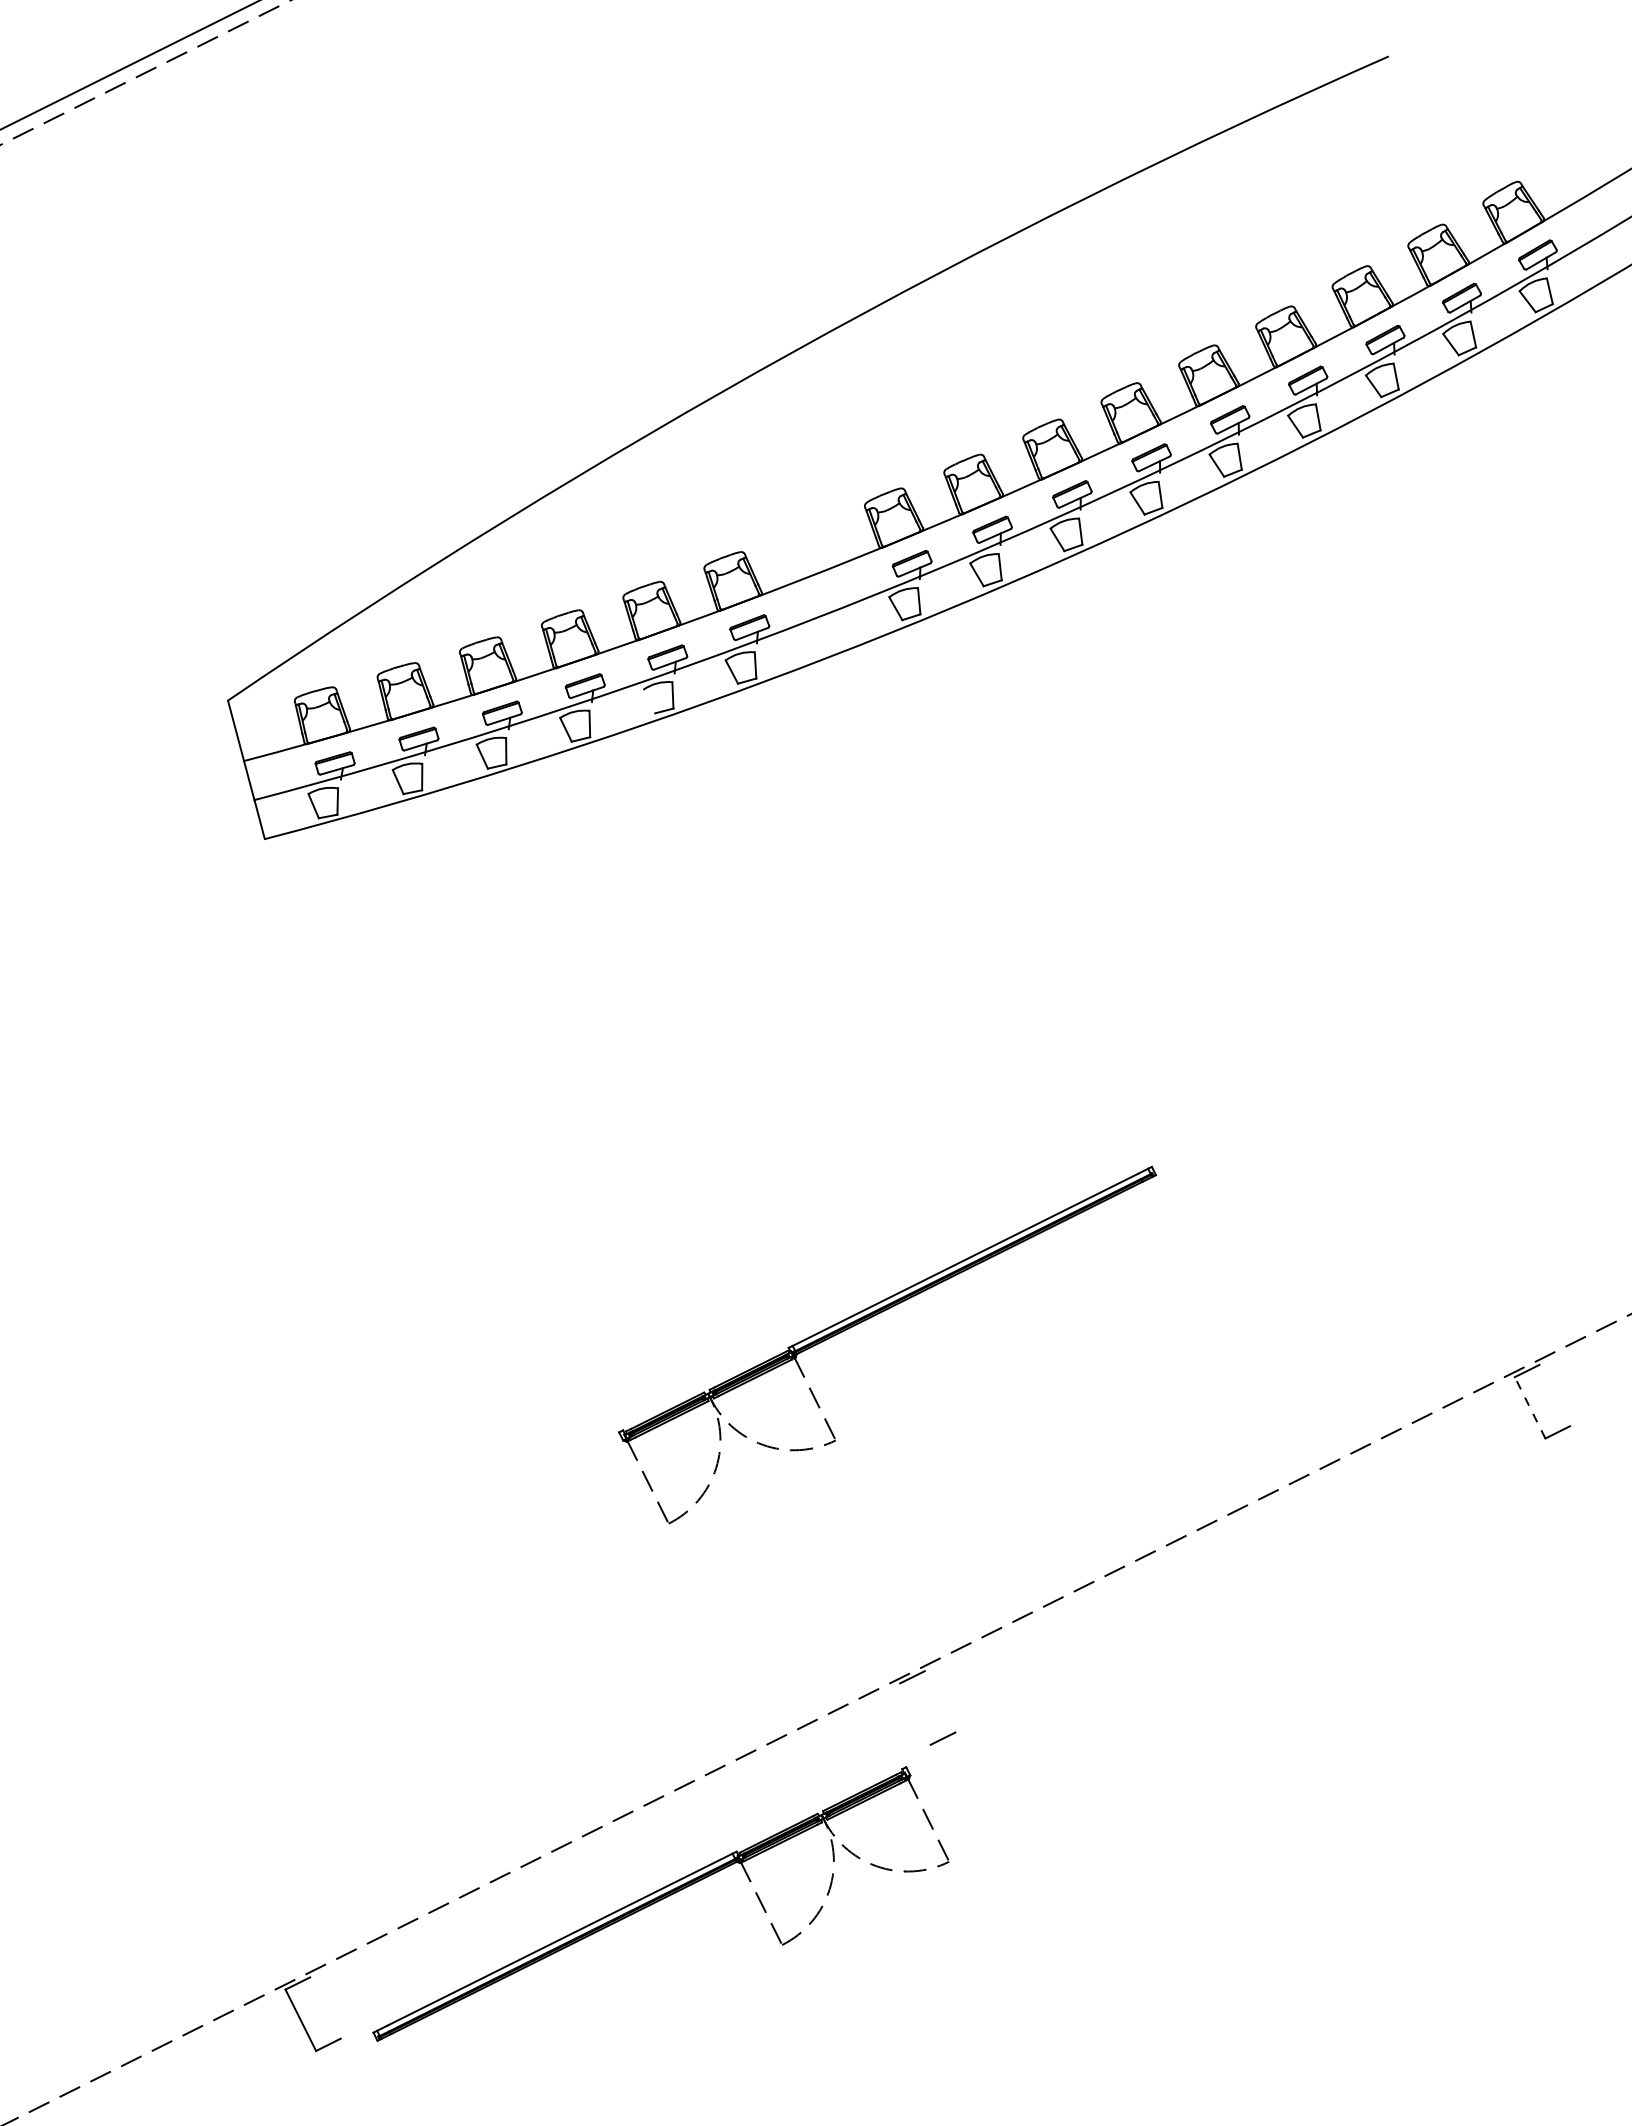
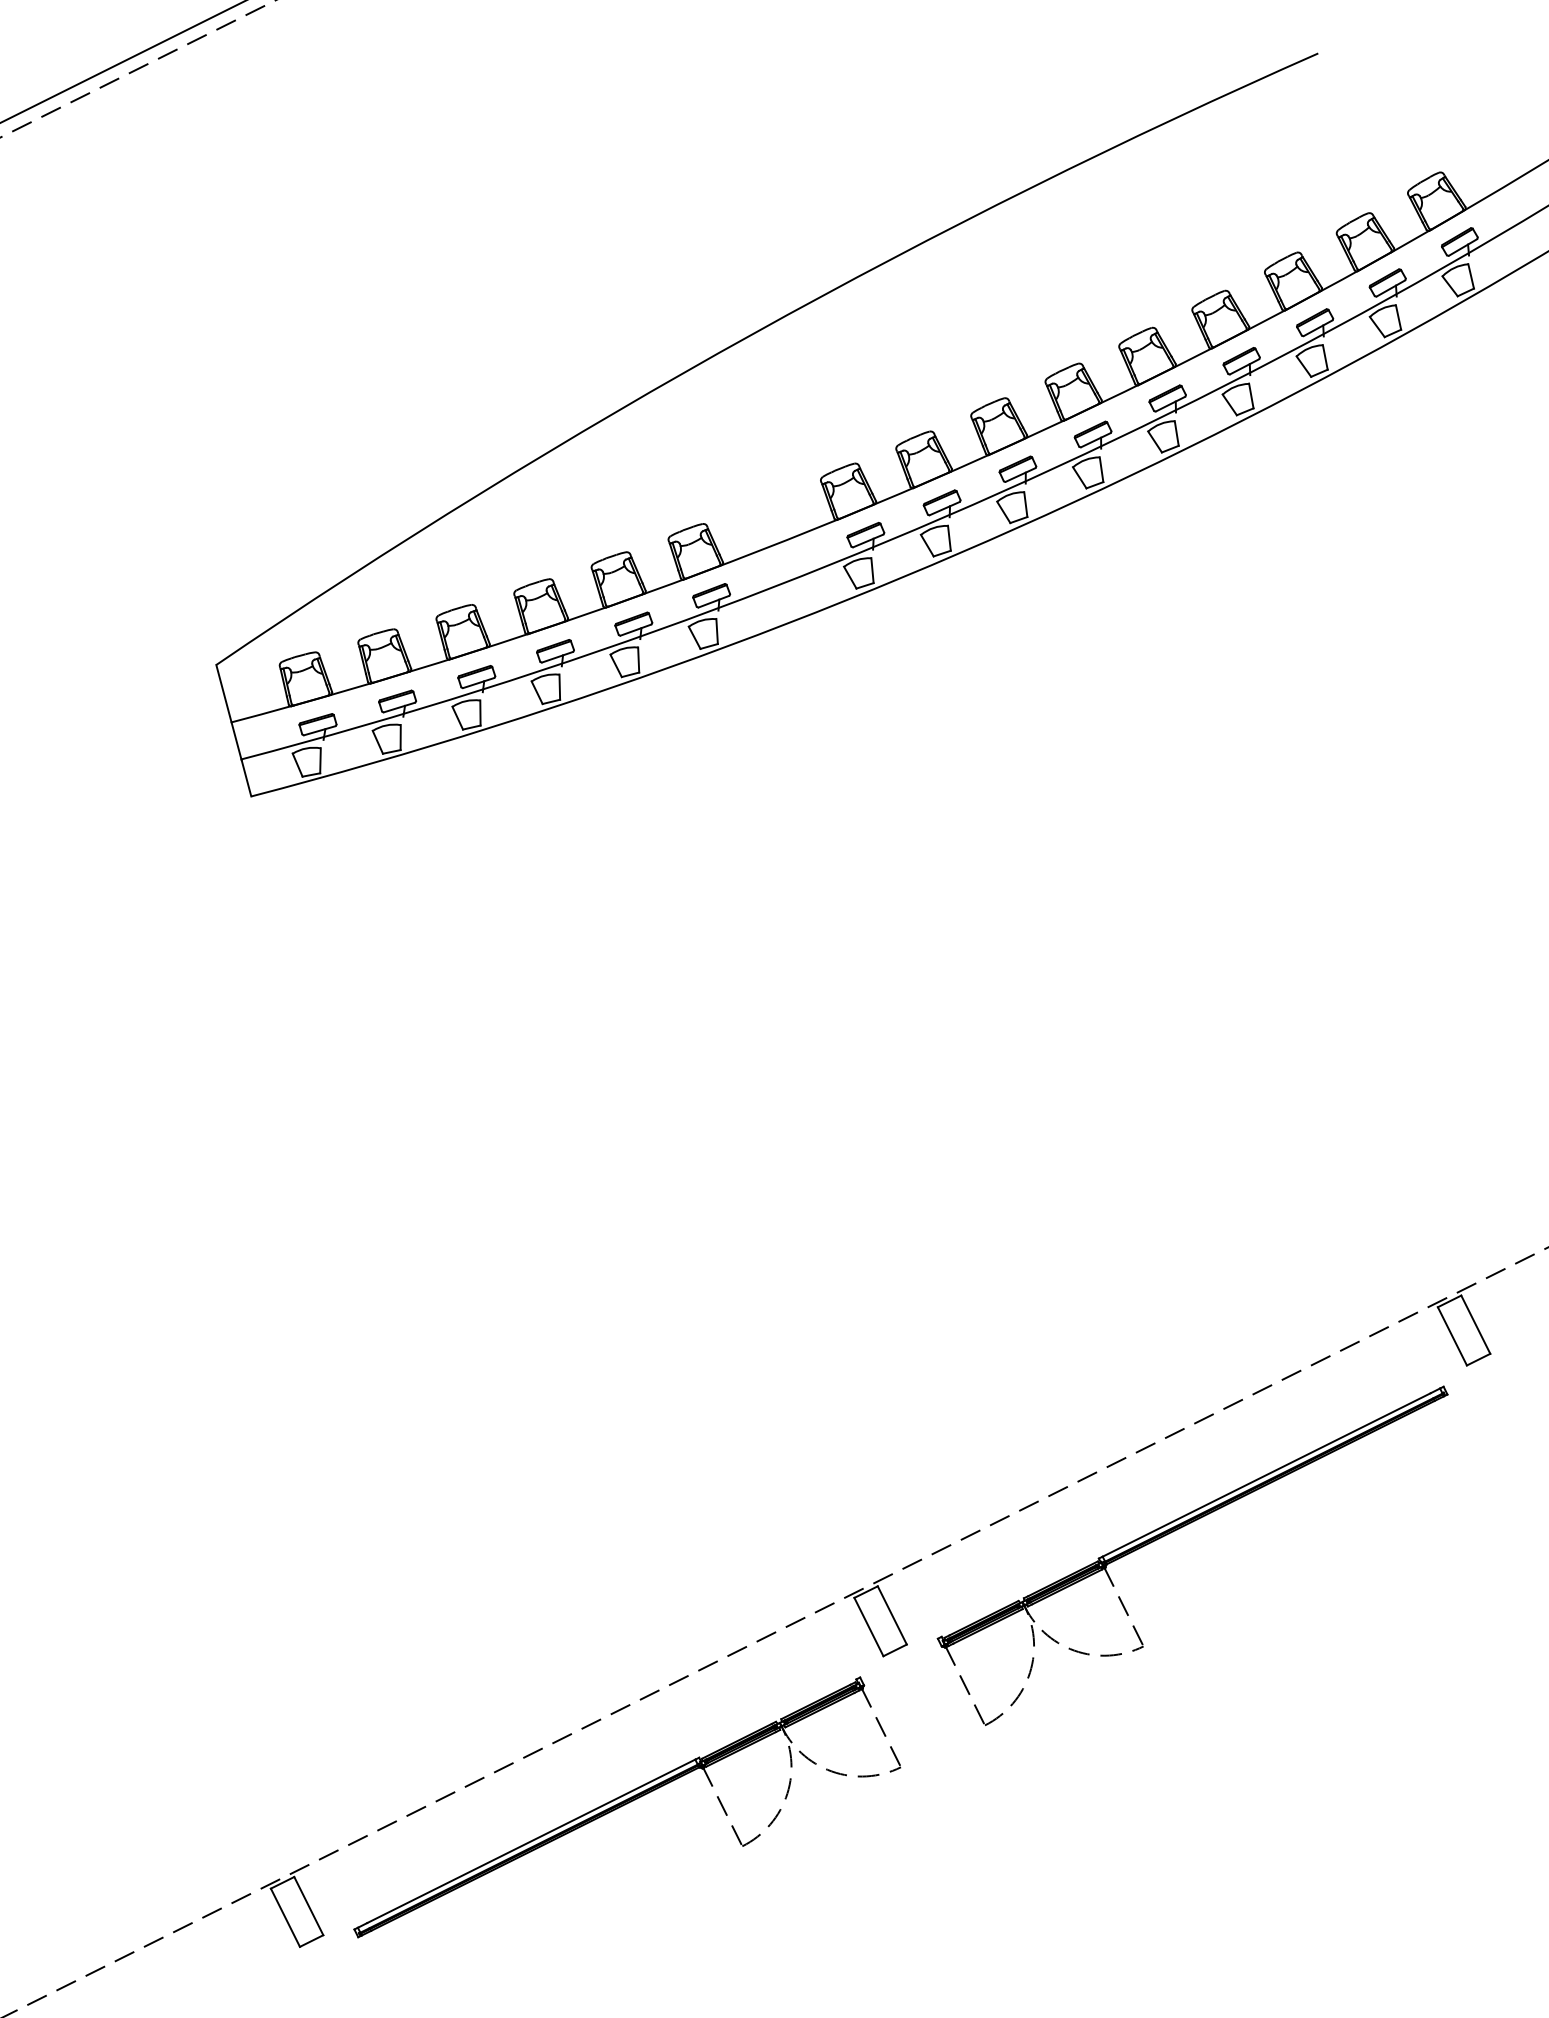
line: (649, 701) -> (616, 665), added
part: (874, 1316) -> (1180, 1528), moved
line: (1554, 1395) -> (1475, 1324), added
line: (1529, 1407) -> (1451, 1336), dashed -> solid
line: (939, 1701) -> (891, 1615), added
line: (915, 1713) -> (868, 1626), added
line: (325, 2007) -> (308, 1905), added

